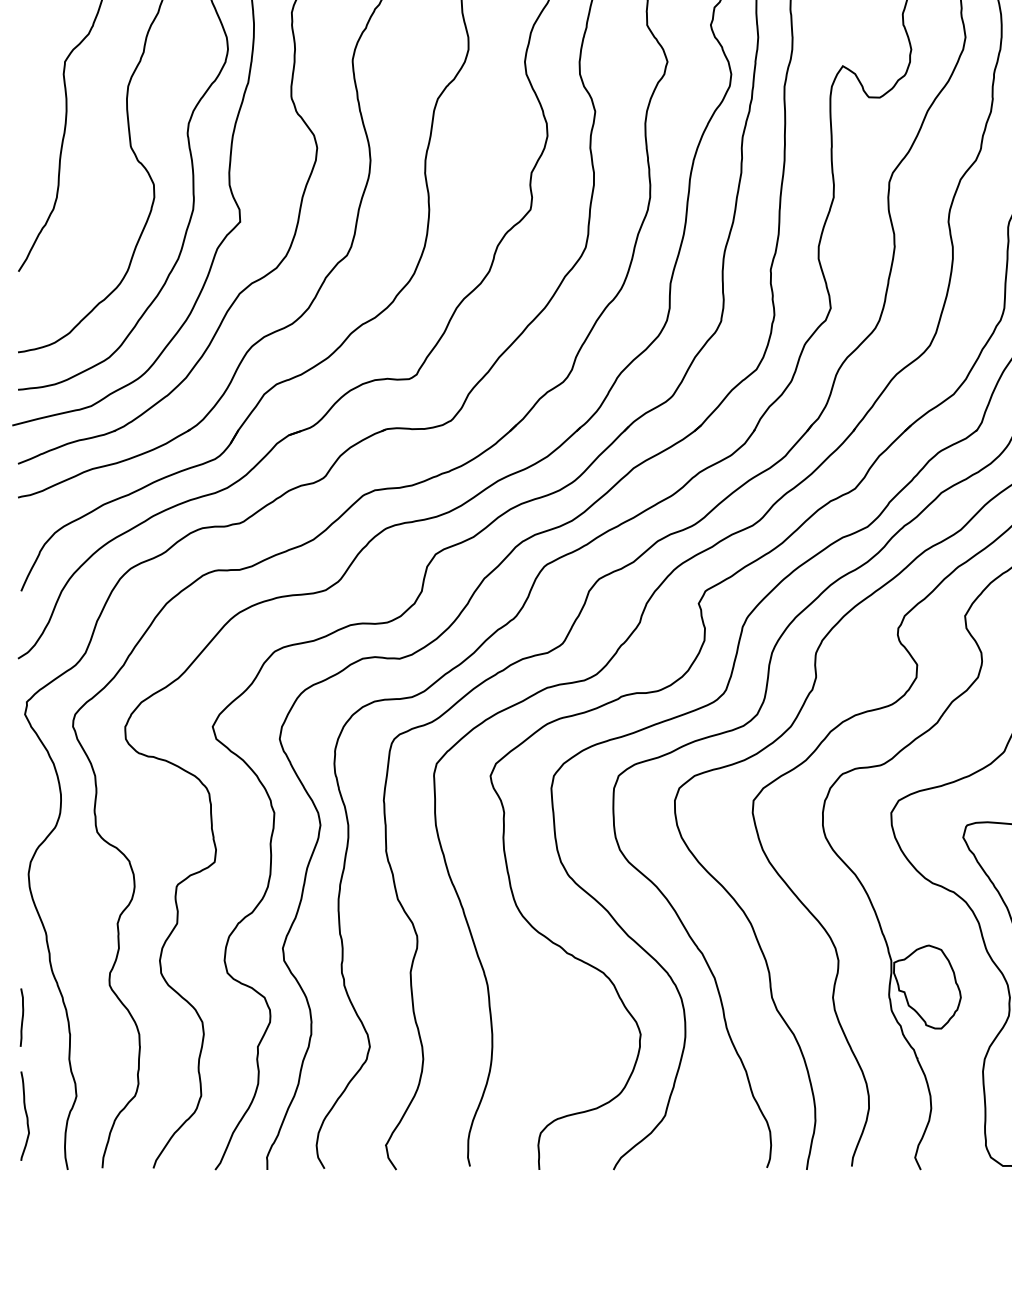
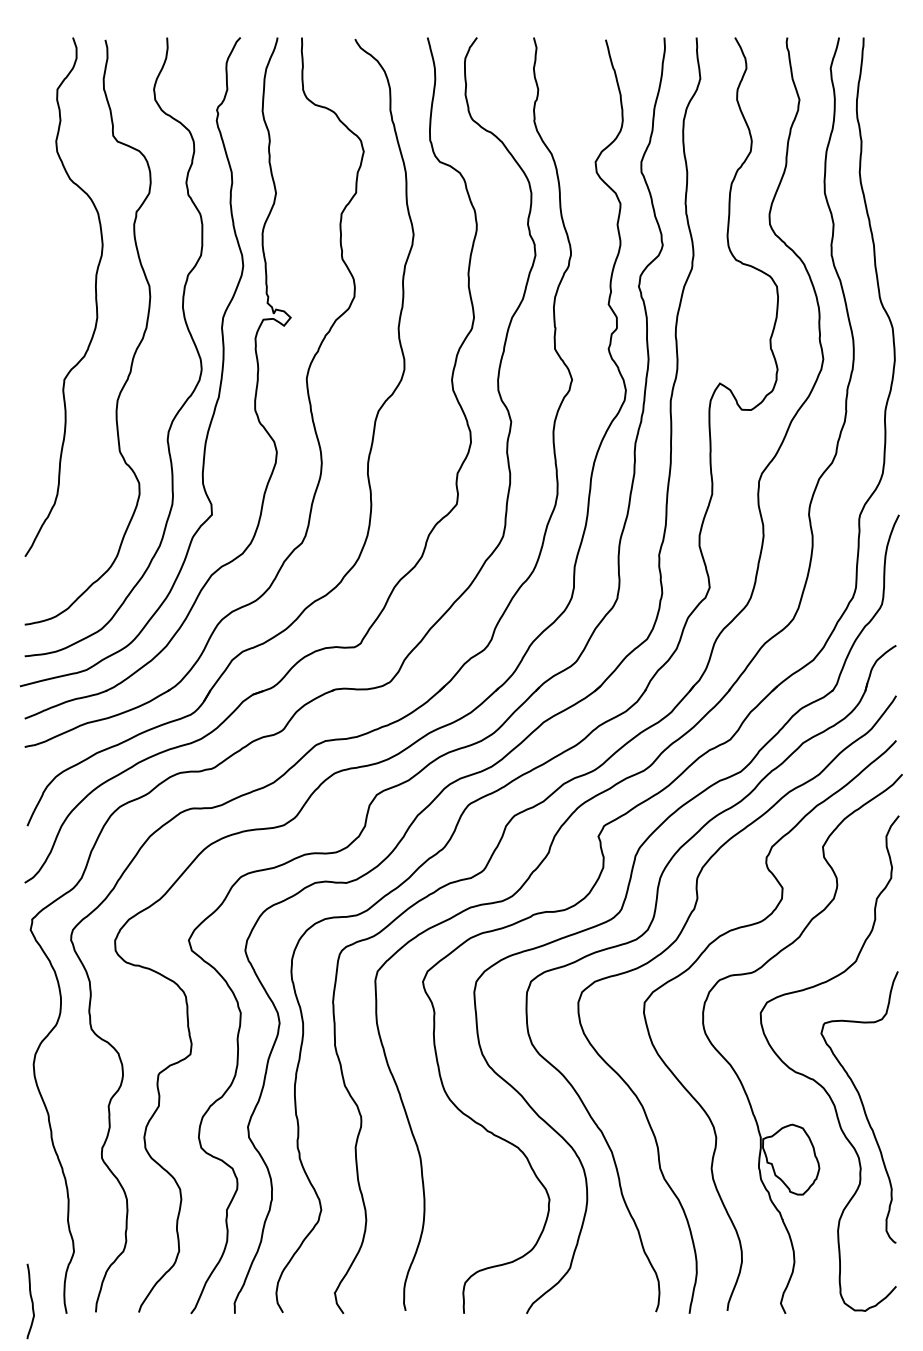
curve: (21, 1017) -> (27, 1185), removed
curve: (26, 1116) -> (31, 1301), moved

